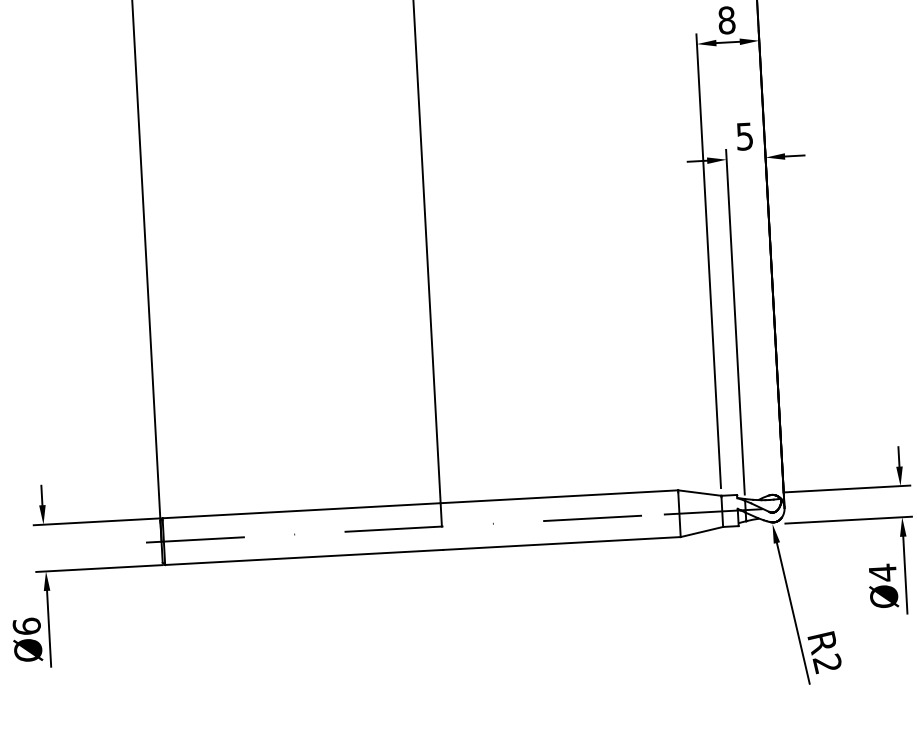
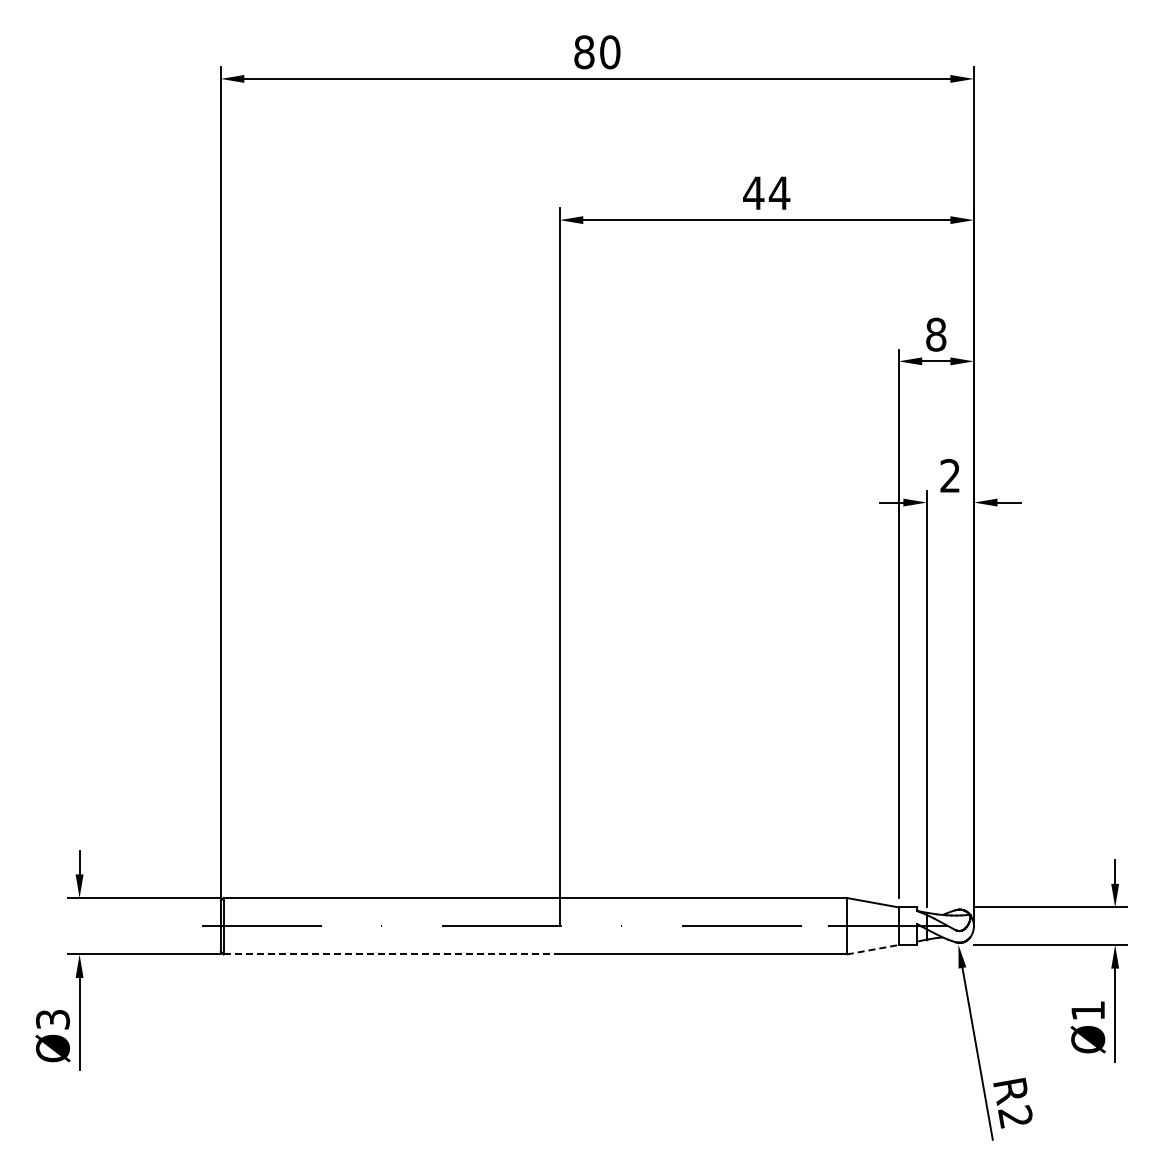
text: (744, 136) -> (949, 475), 5 -> 2
line: (702, 531) -> (873, 949), solid -> dashed
line: (304, 557) -> (392, 954), solid -> dashed
text: (882, 572) -> (1087, 1010), Ø4 -> Ø1
text: (26, 626) -> (52, 1019), Ø6 -> Ø3

